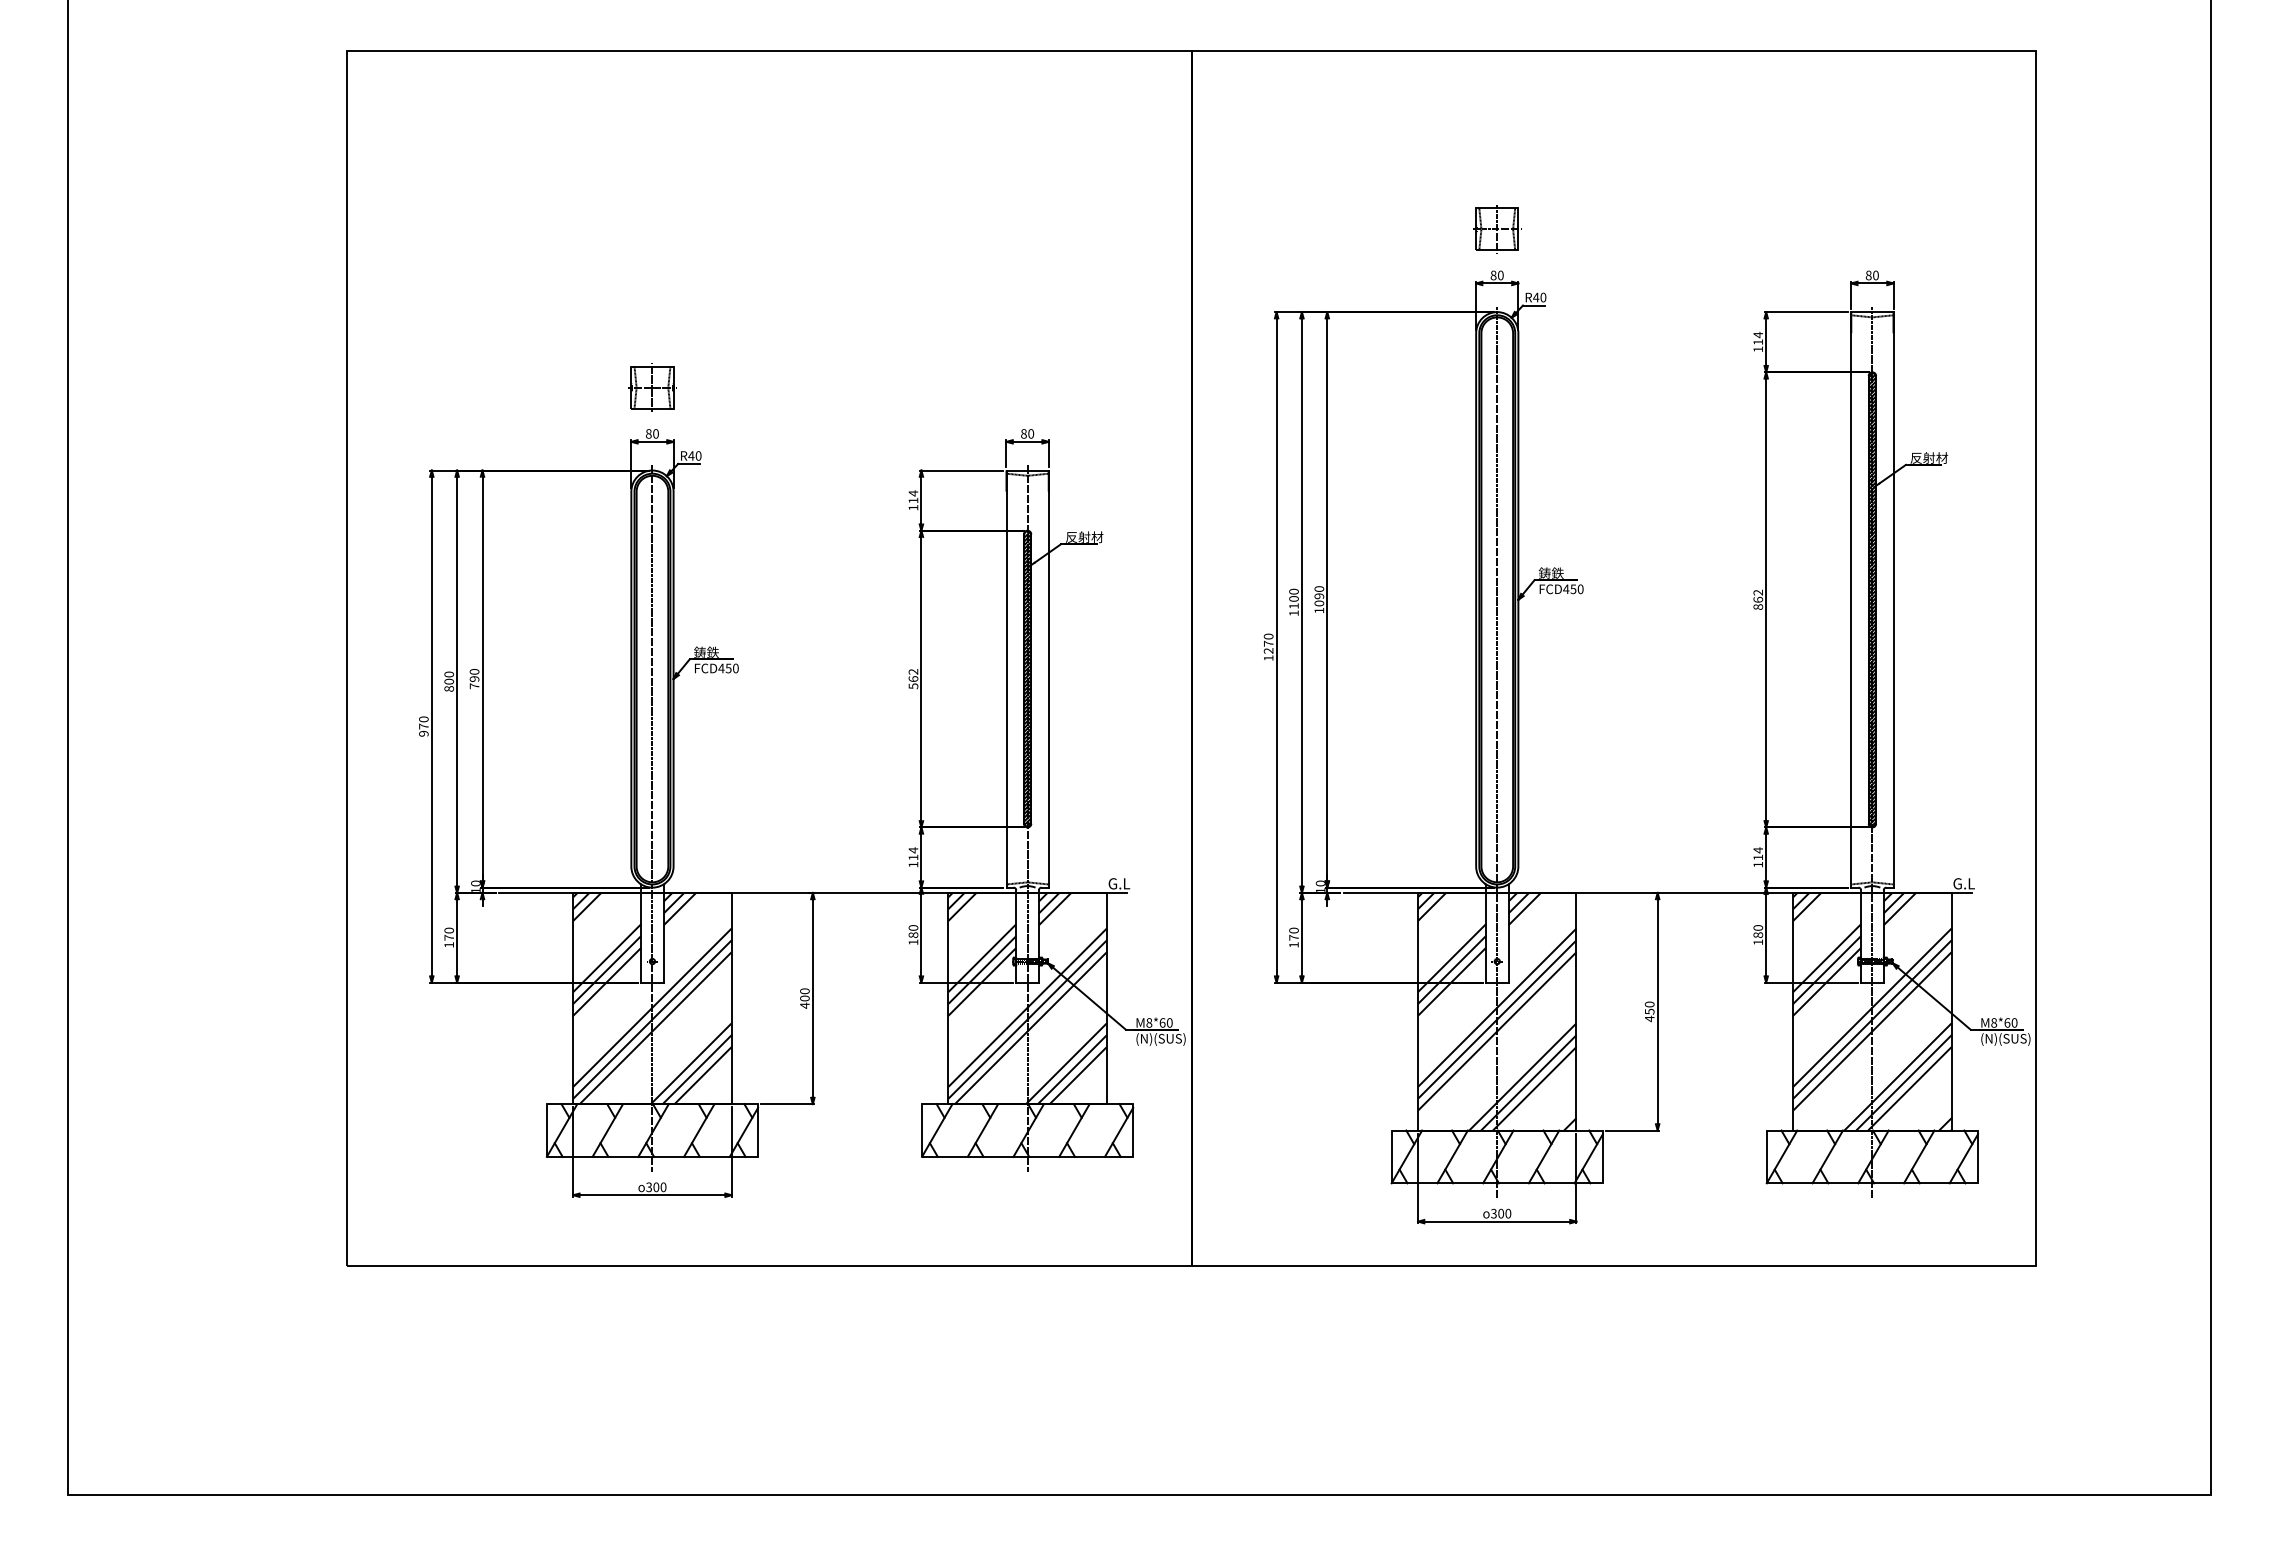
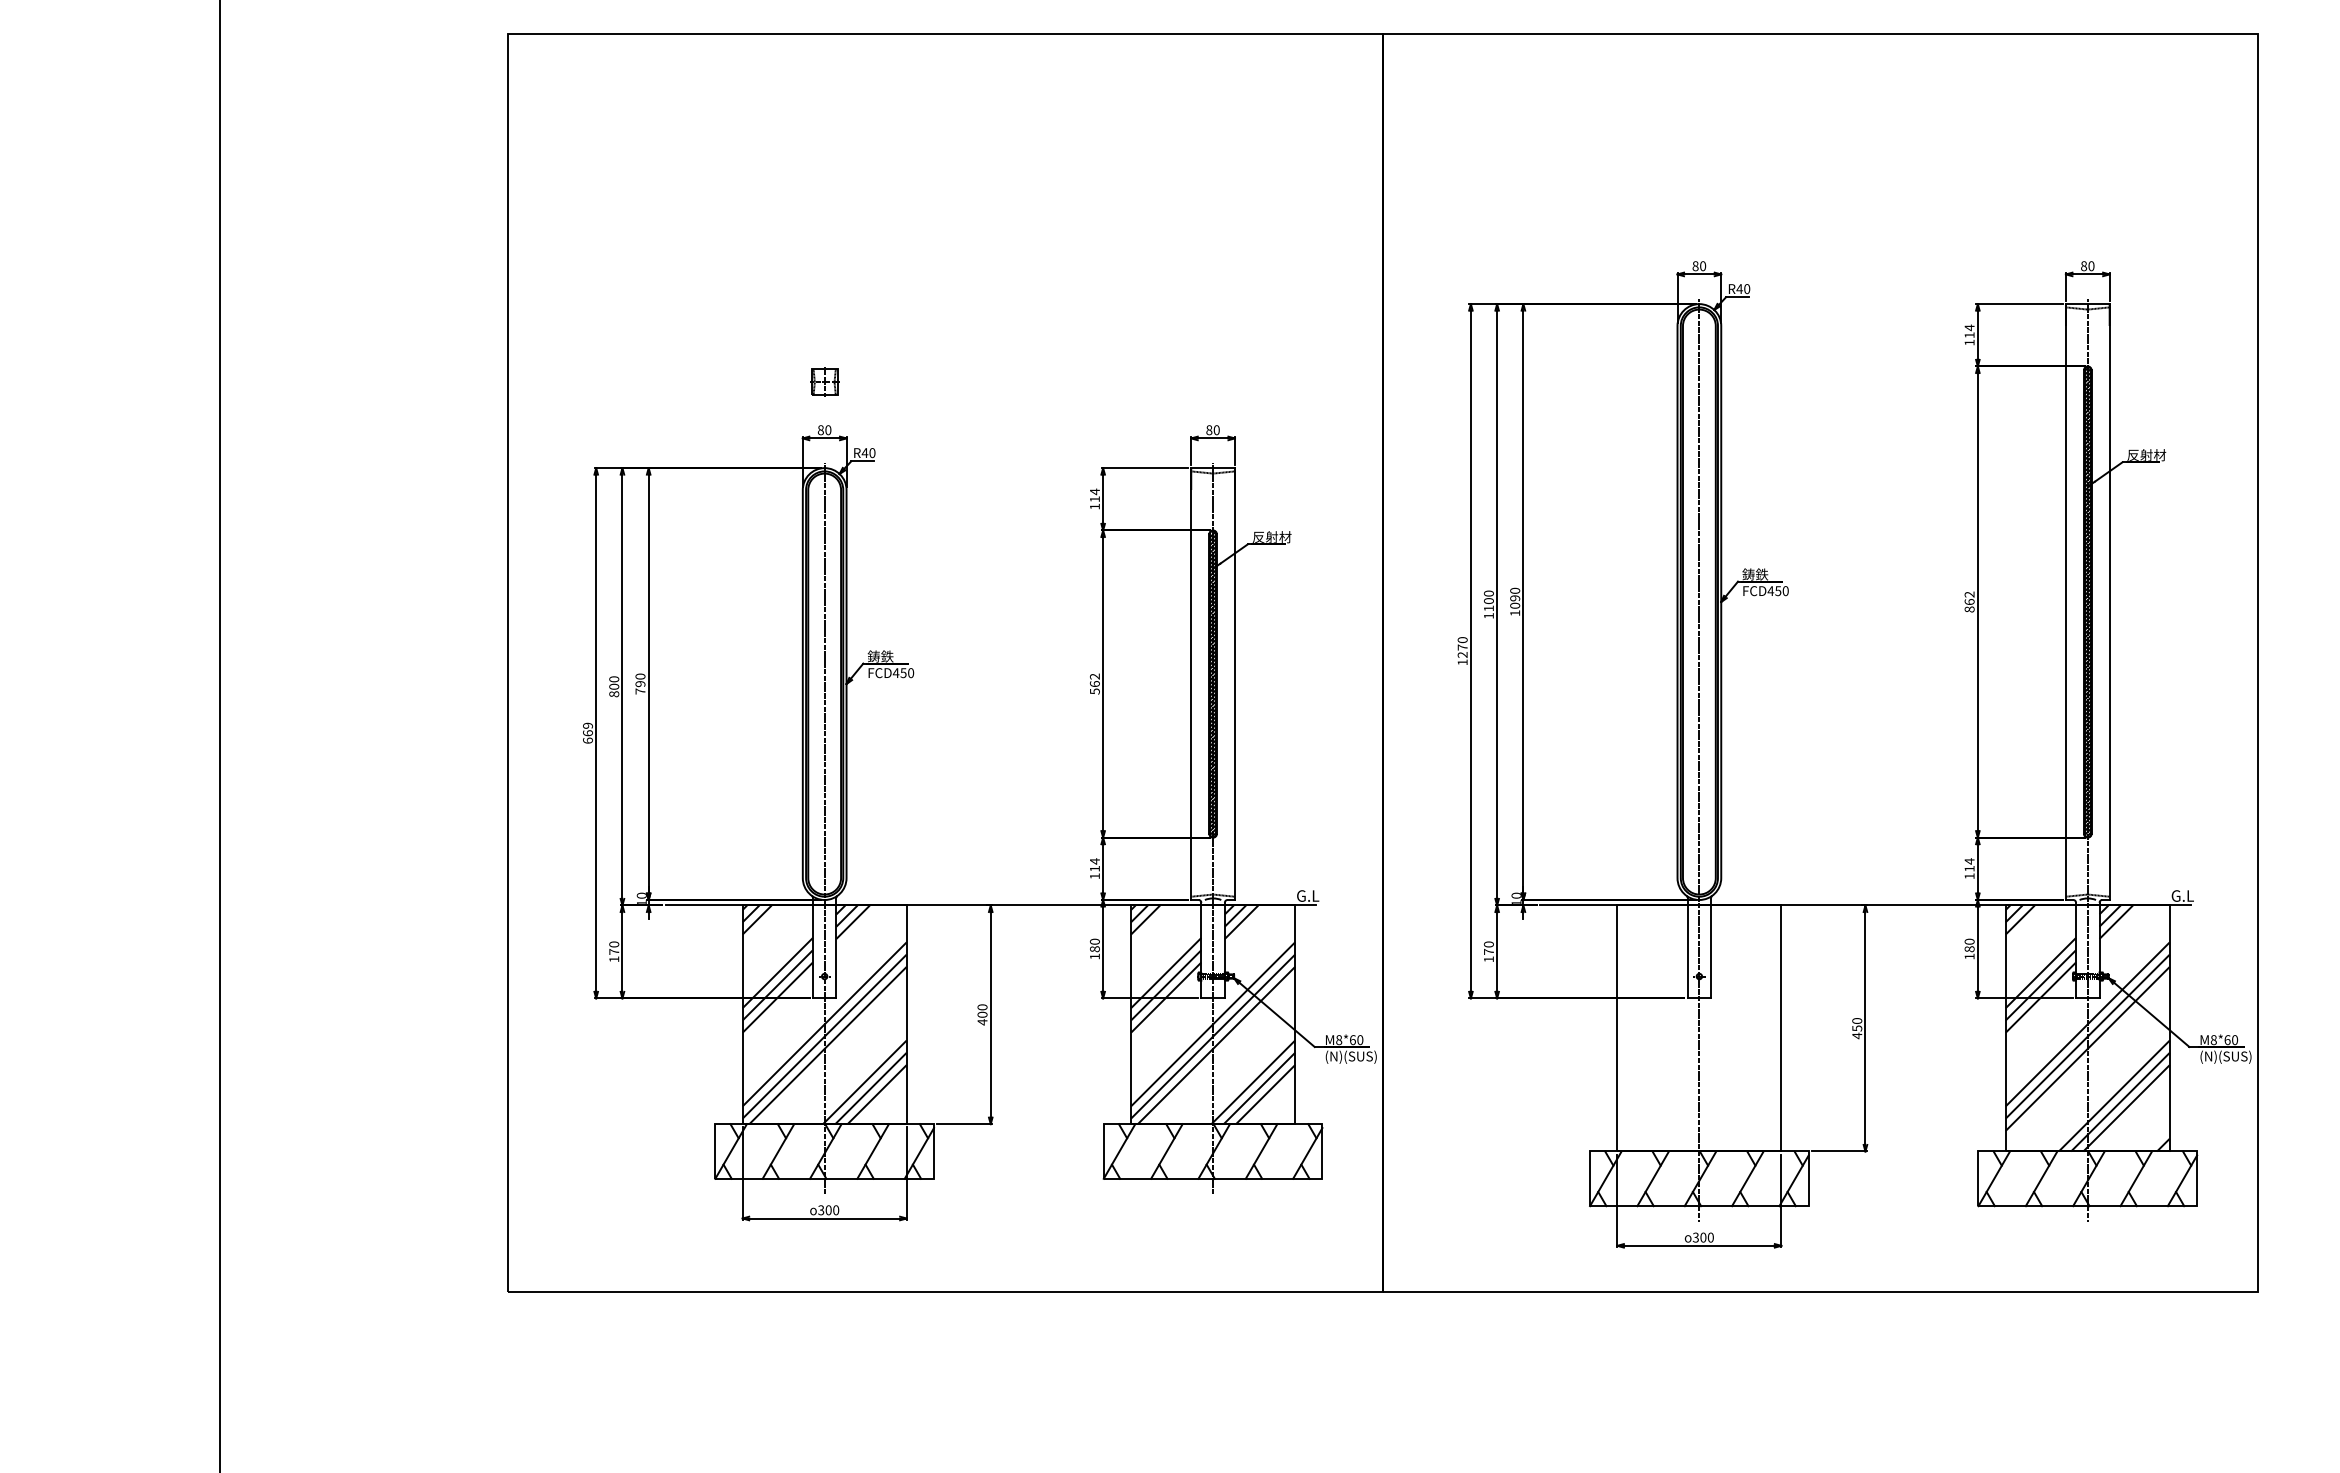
part: (1497, 229) -> (1699, 218), removed
part: (652, 387) -> (824, 382), size x0.6
text: (423, 726) -> (587, 733), 970 -> 669
hatch: (1497, 1011) -> (1699, 1028), removed

